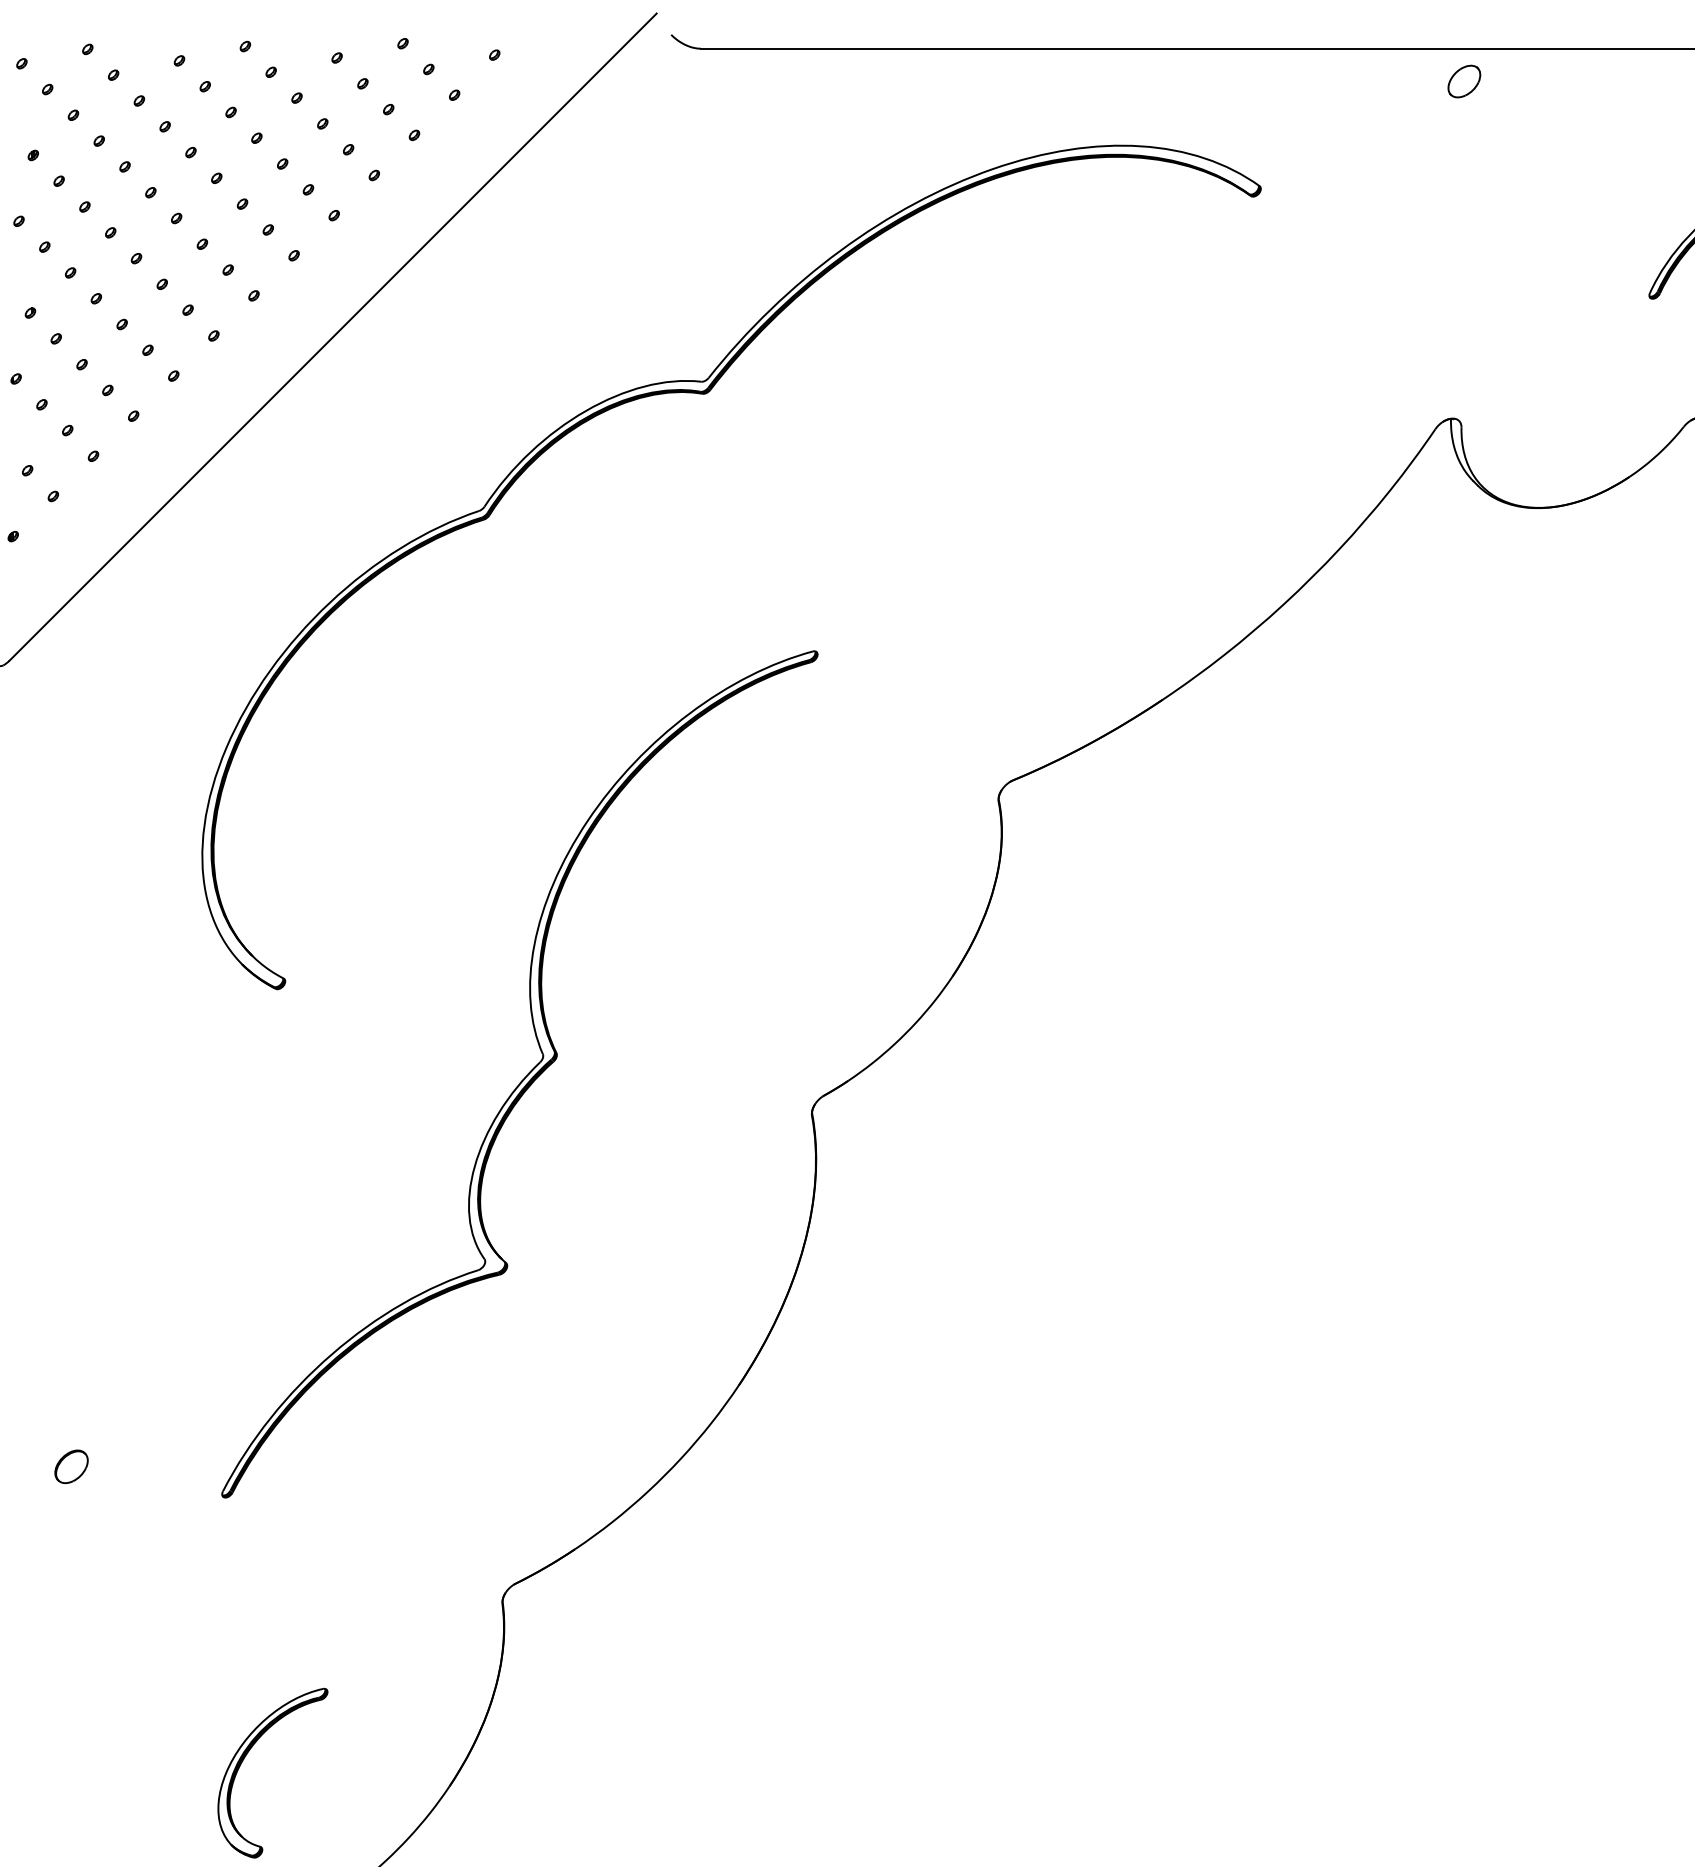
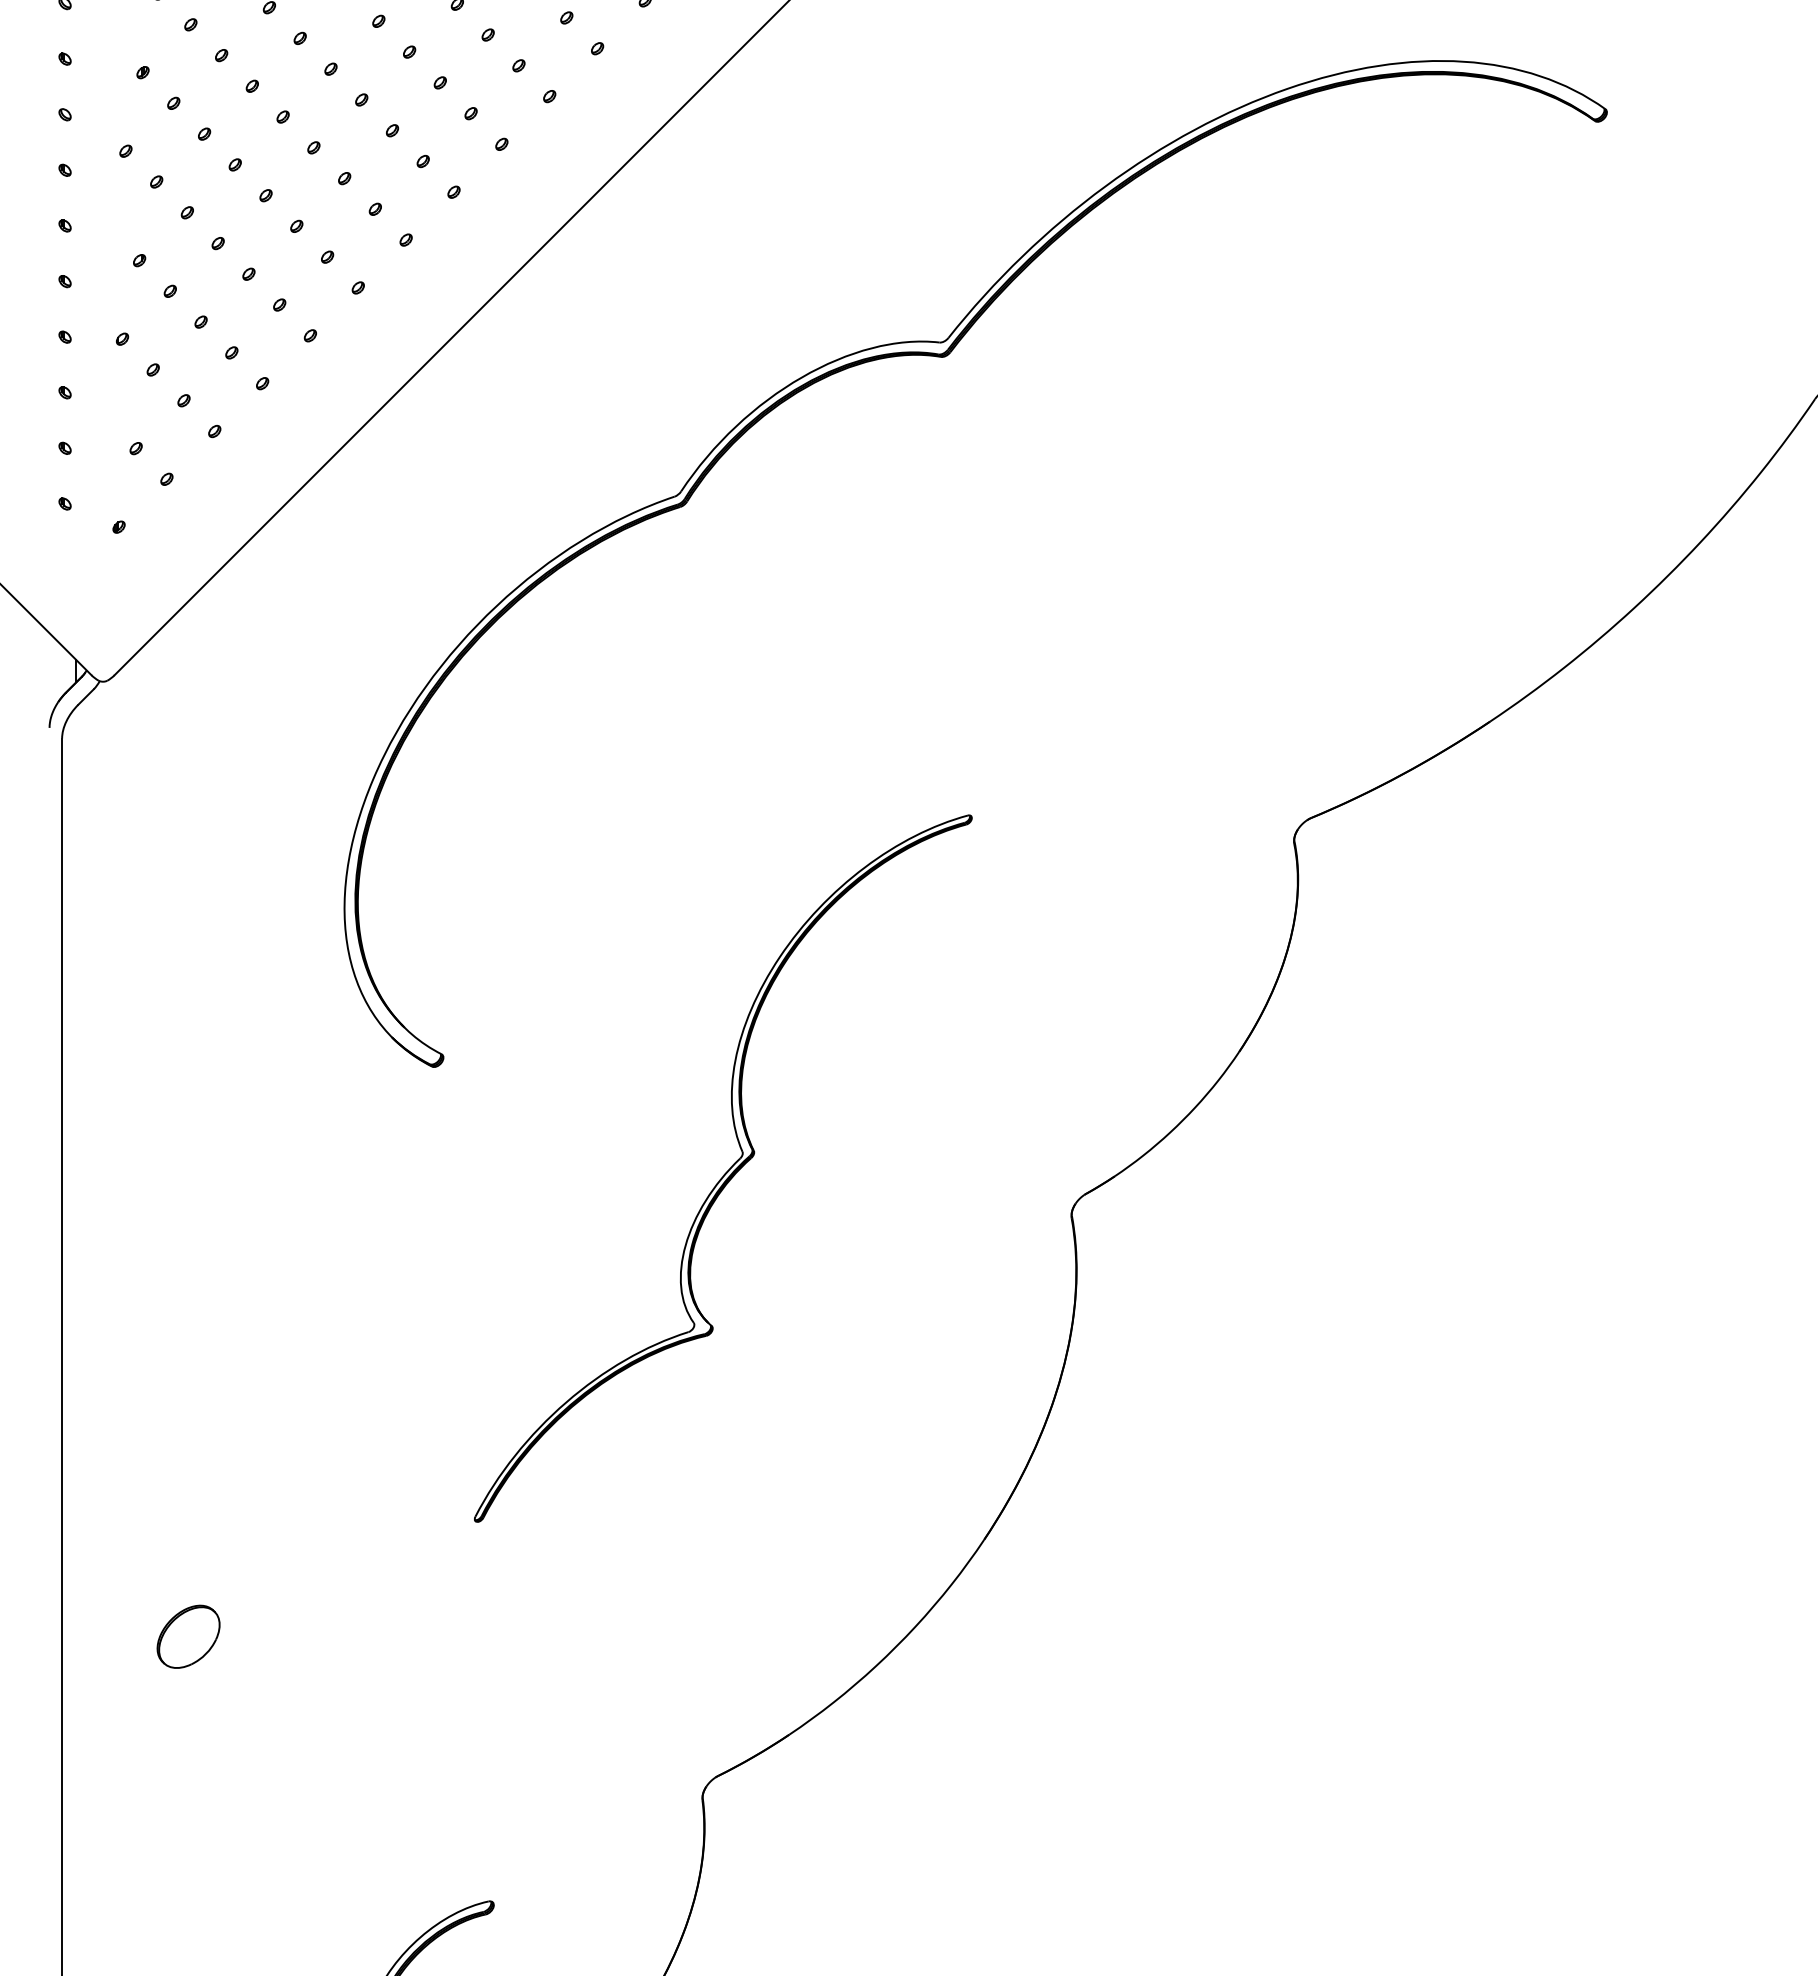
part: (519, 1074) -> (722, 1168), size x0.7
part: (71, 1466) -> (188, 1636), size x1.6

